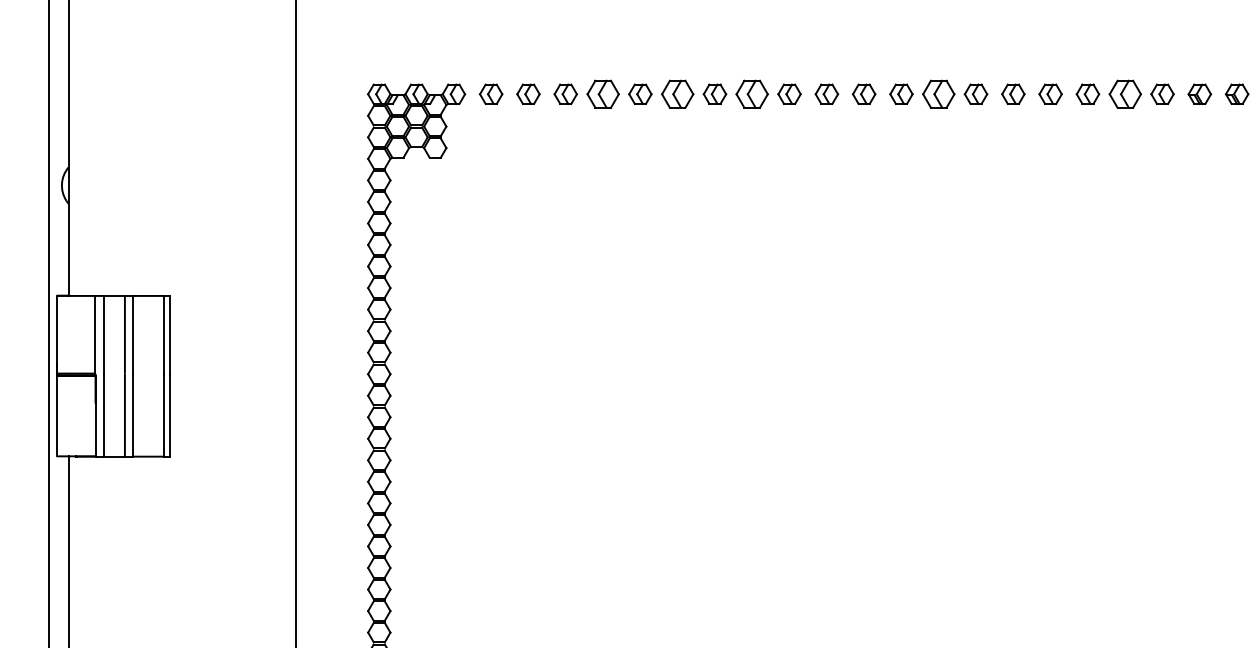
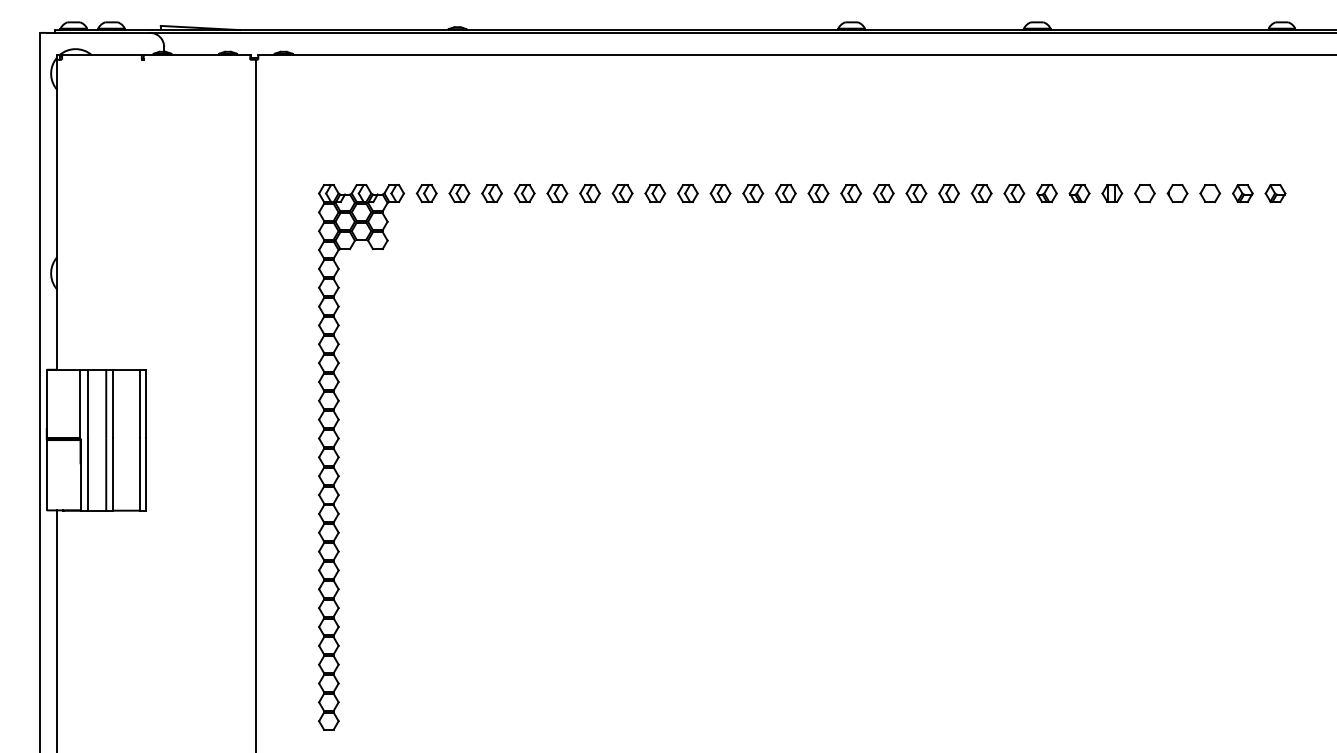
part: (602, 94) -> (524, 193), size x0.71
part: (677, 94) -> (589, 193), size x0.71
part: (752, 94) -> (655, 193), size x0.71
part: (938, 94) -> (818, 193), size x0.71
part: (1124, 94) -> (981, 193), size x0.71

